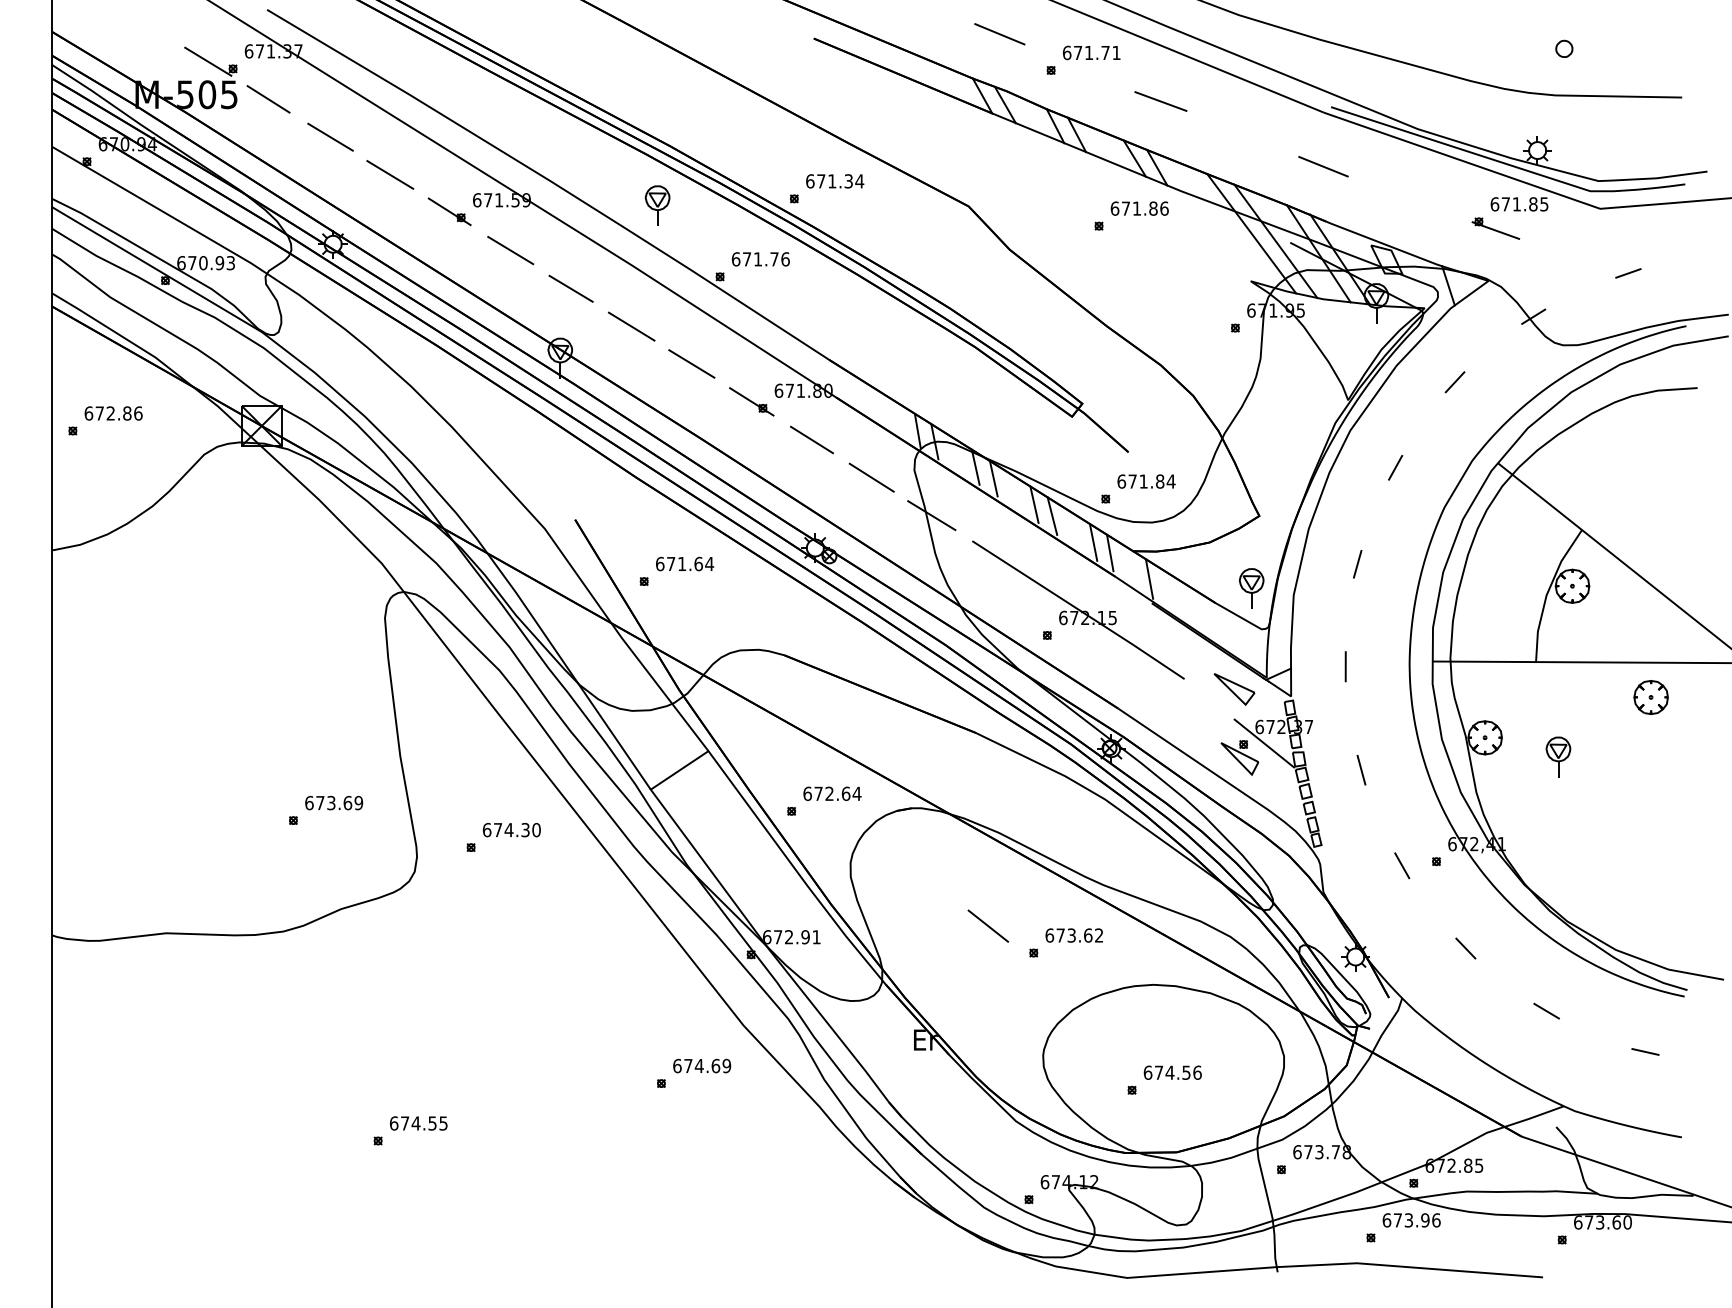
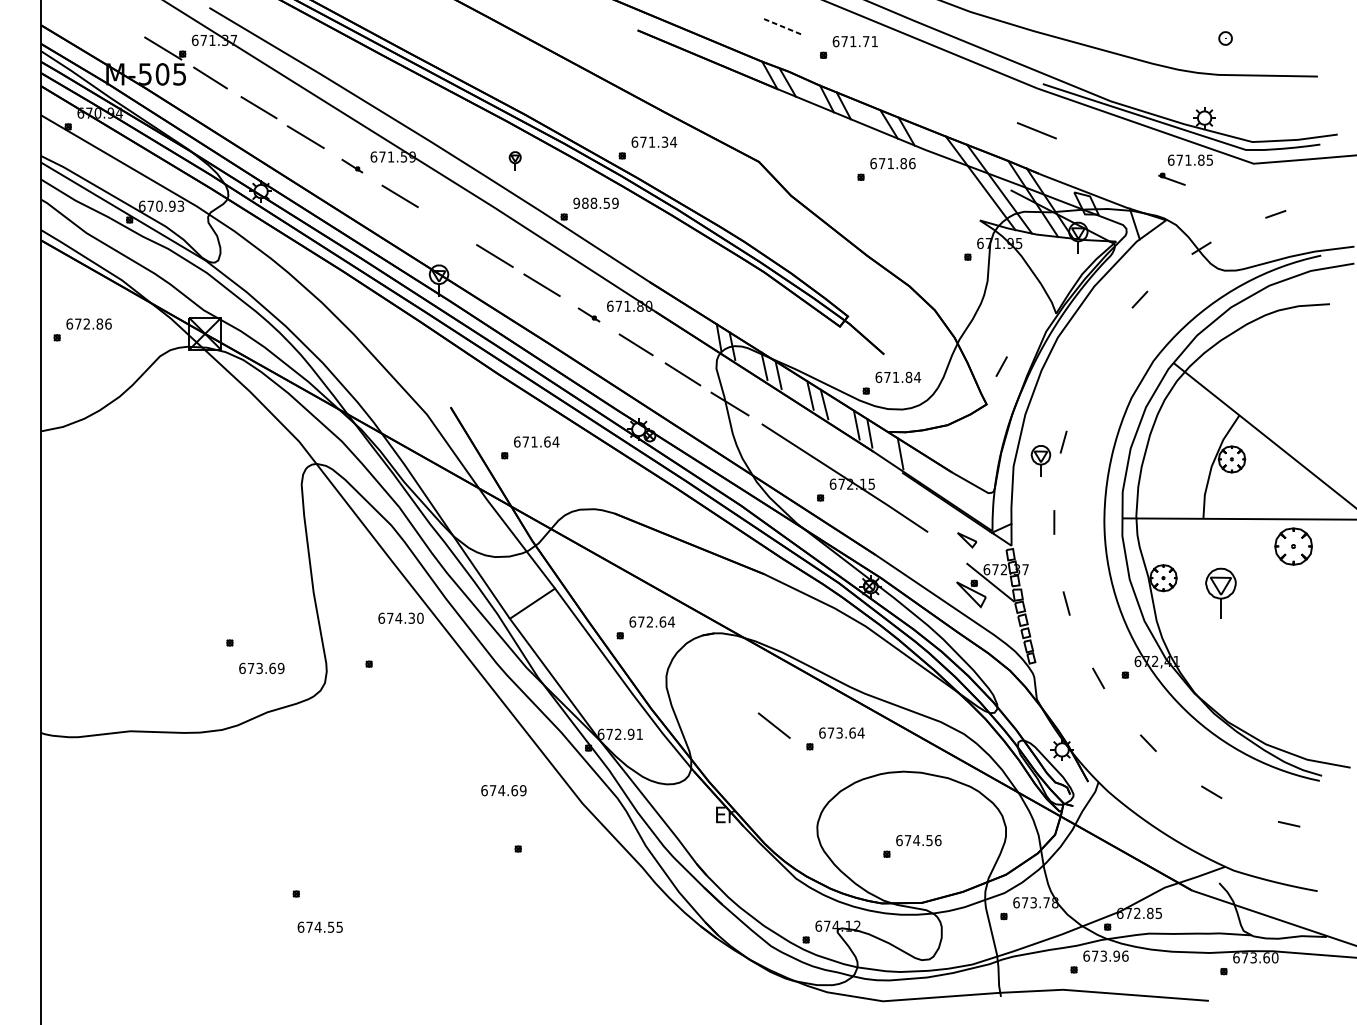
line: (999, 34) -> (783, 27), solid -> dashed
line: (1160, 101) -> (909, 79), removed
part: (657, 205) -> (515, 161), size x0.6
part: (449, 211) -> (352, 165), size x0.6
part: (1495, 228) -> (1171, 179), size x0.7
text: (760, 259) -> (595, 203), 671.76 -> 988.59
line: (570, 288) -> (447, 226), removed
part: (751, 401) -> (588, 314), size x0.6
line: (1395, 467) -> (1001, 366), moved
part: (1251, 588) -> (1040, 461), moved
part: (1234, 689) -> (967, 540), size x0.6
part: (1650, 697) -> (1293, 546), size x1.4
part: (1558, 756) -> (1221, 592), size x1.6
text: (334, 802) -> (262, 668), moved
text: (511, 830) -> (400, 618), moved
text: (1098, 935) -> (860, 733), 673.62 -> 673.64
text: (702, 1065) -> (504, 790), moved
text: (418, 1123) -> (320, 927), moved

